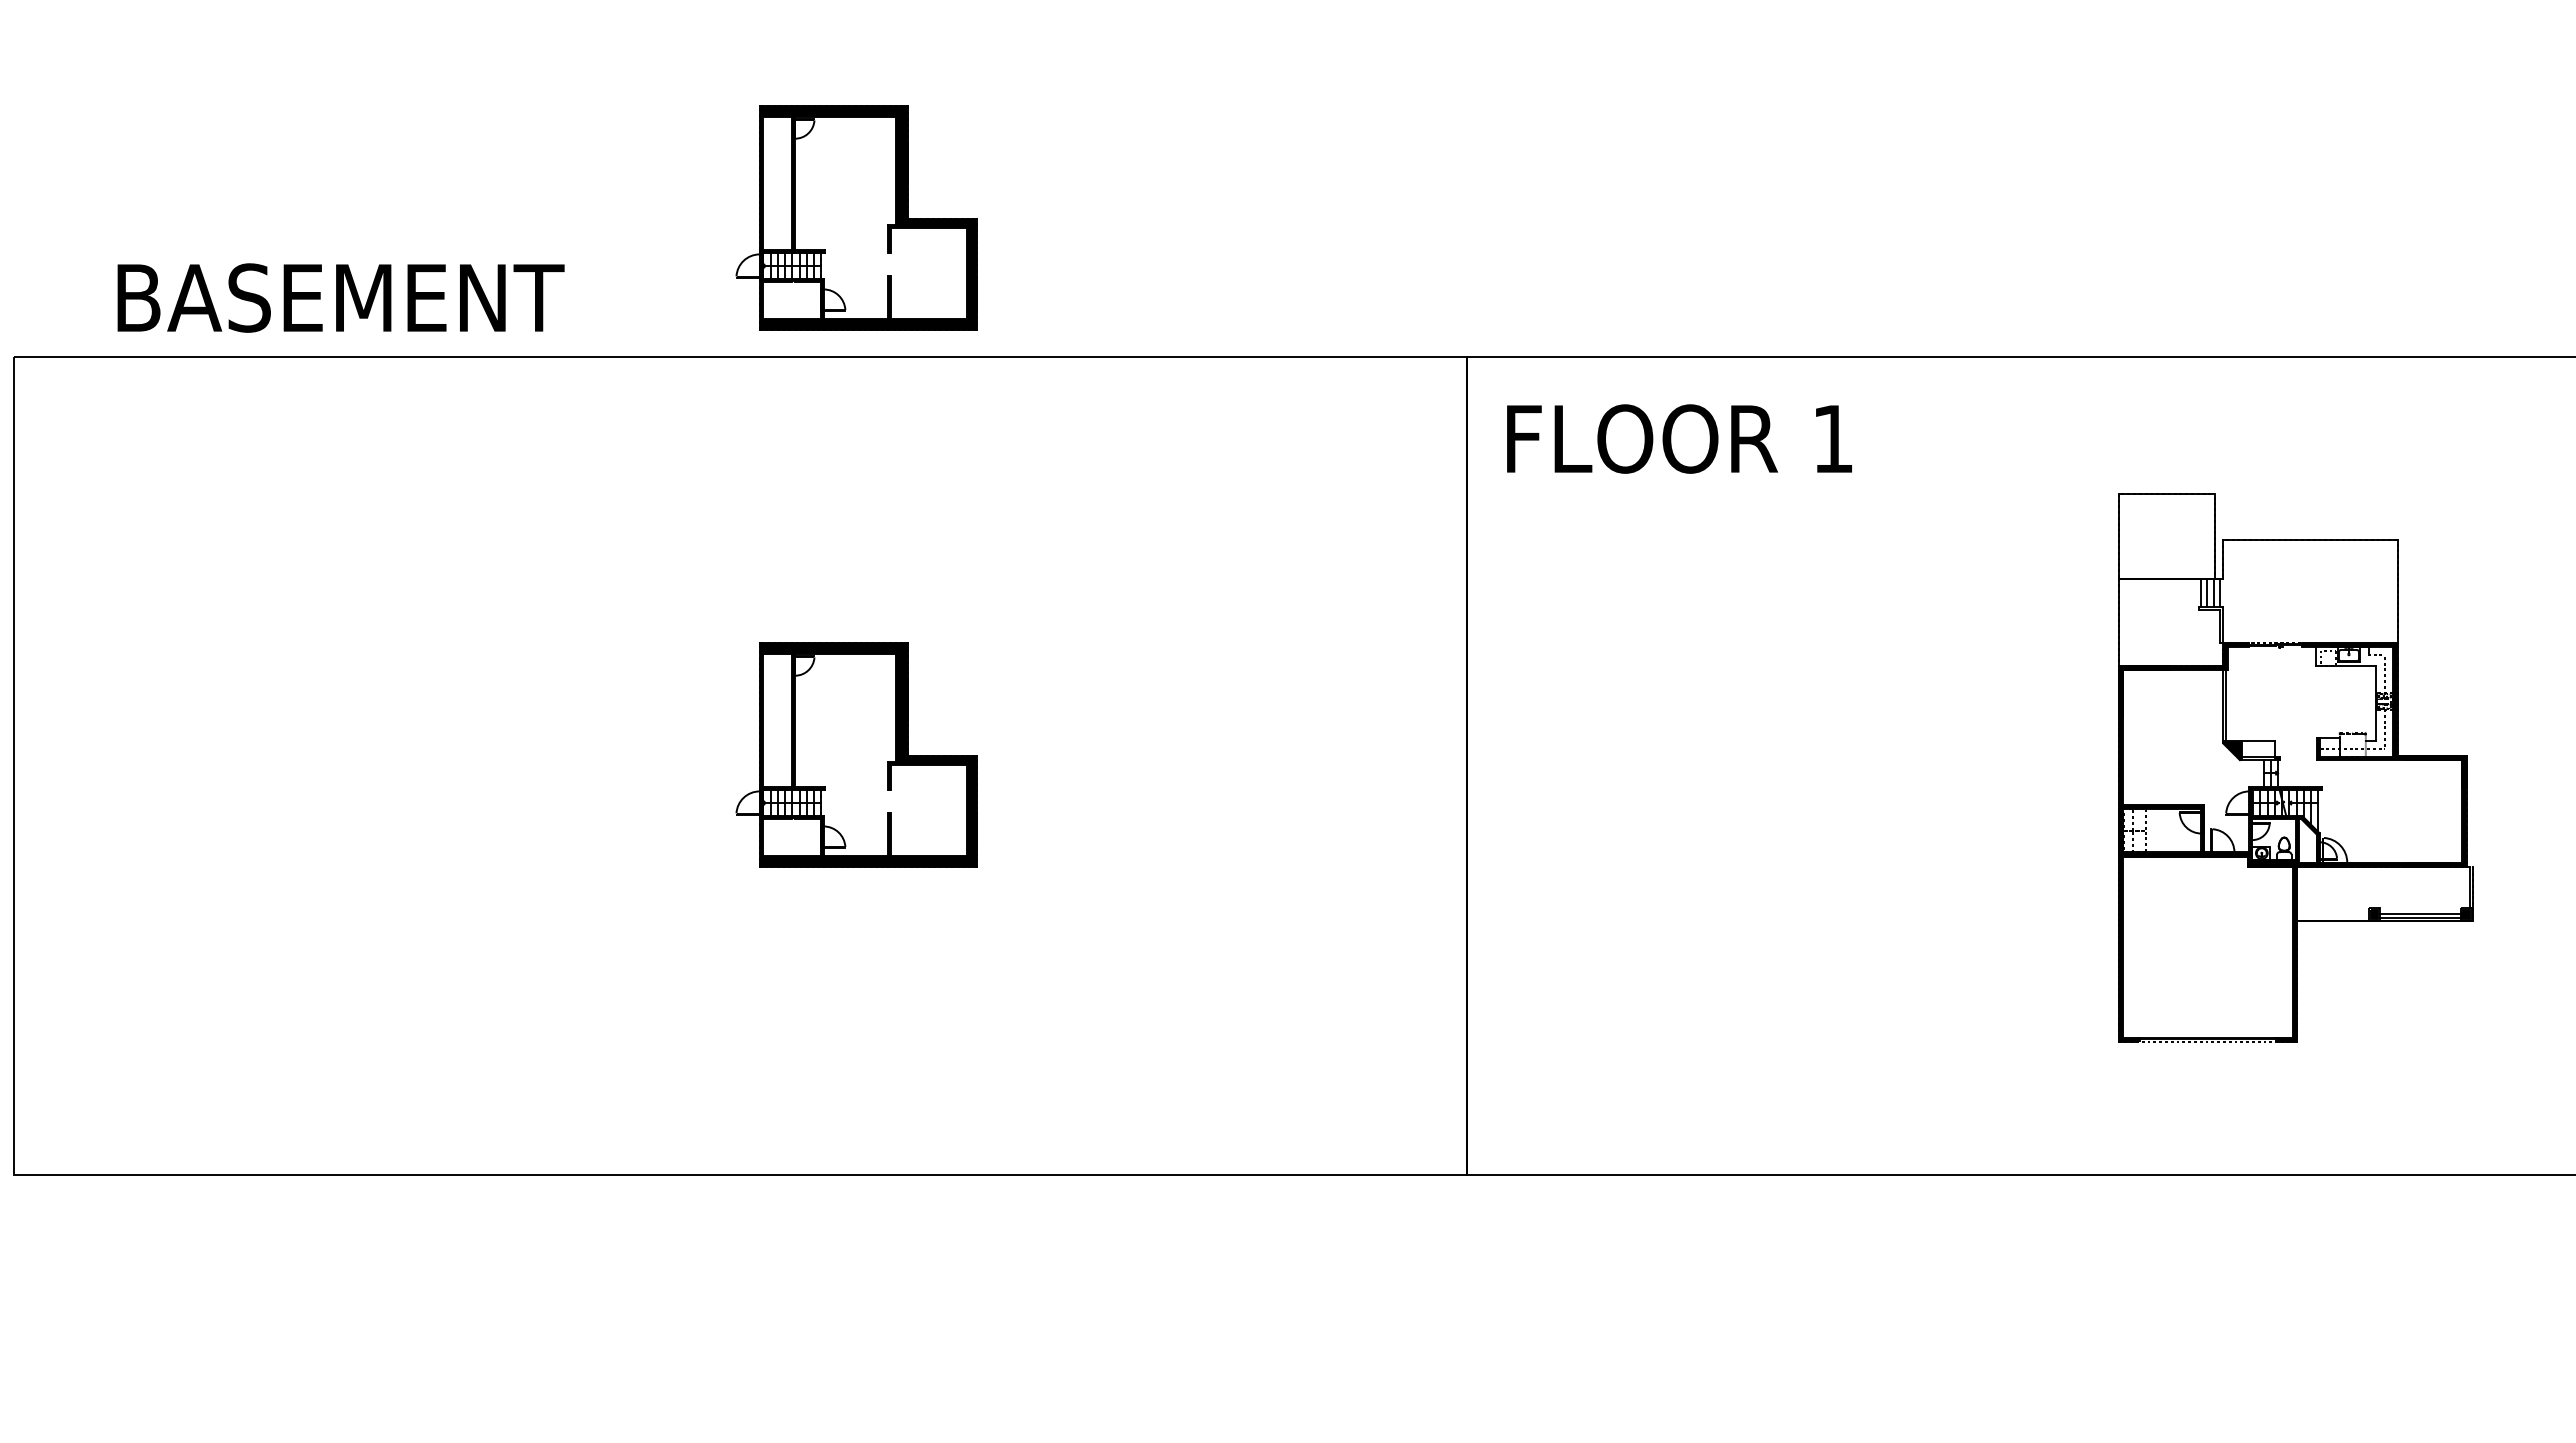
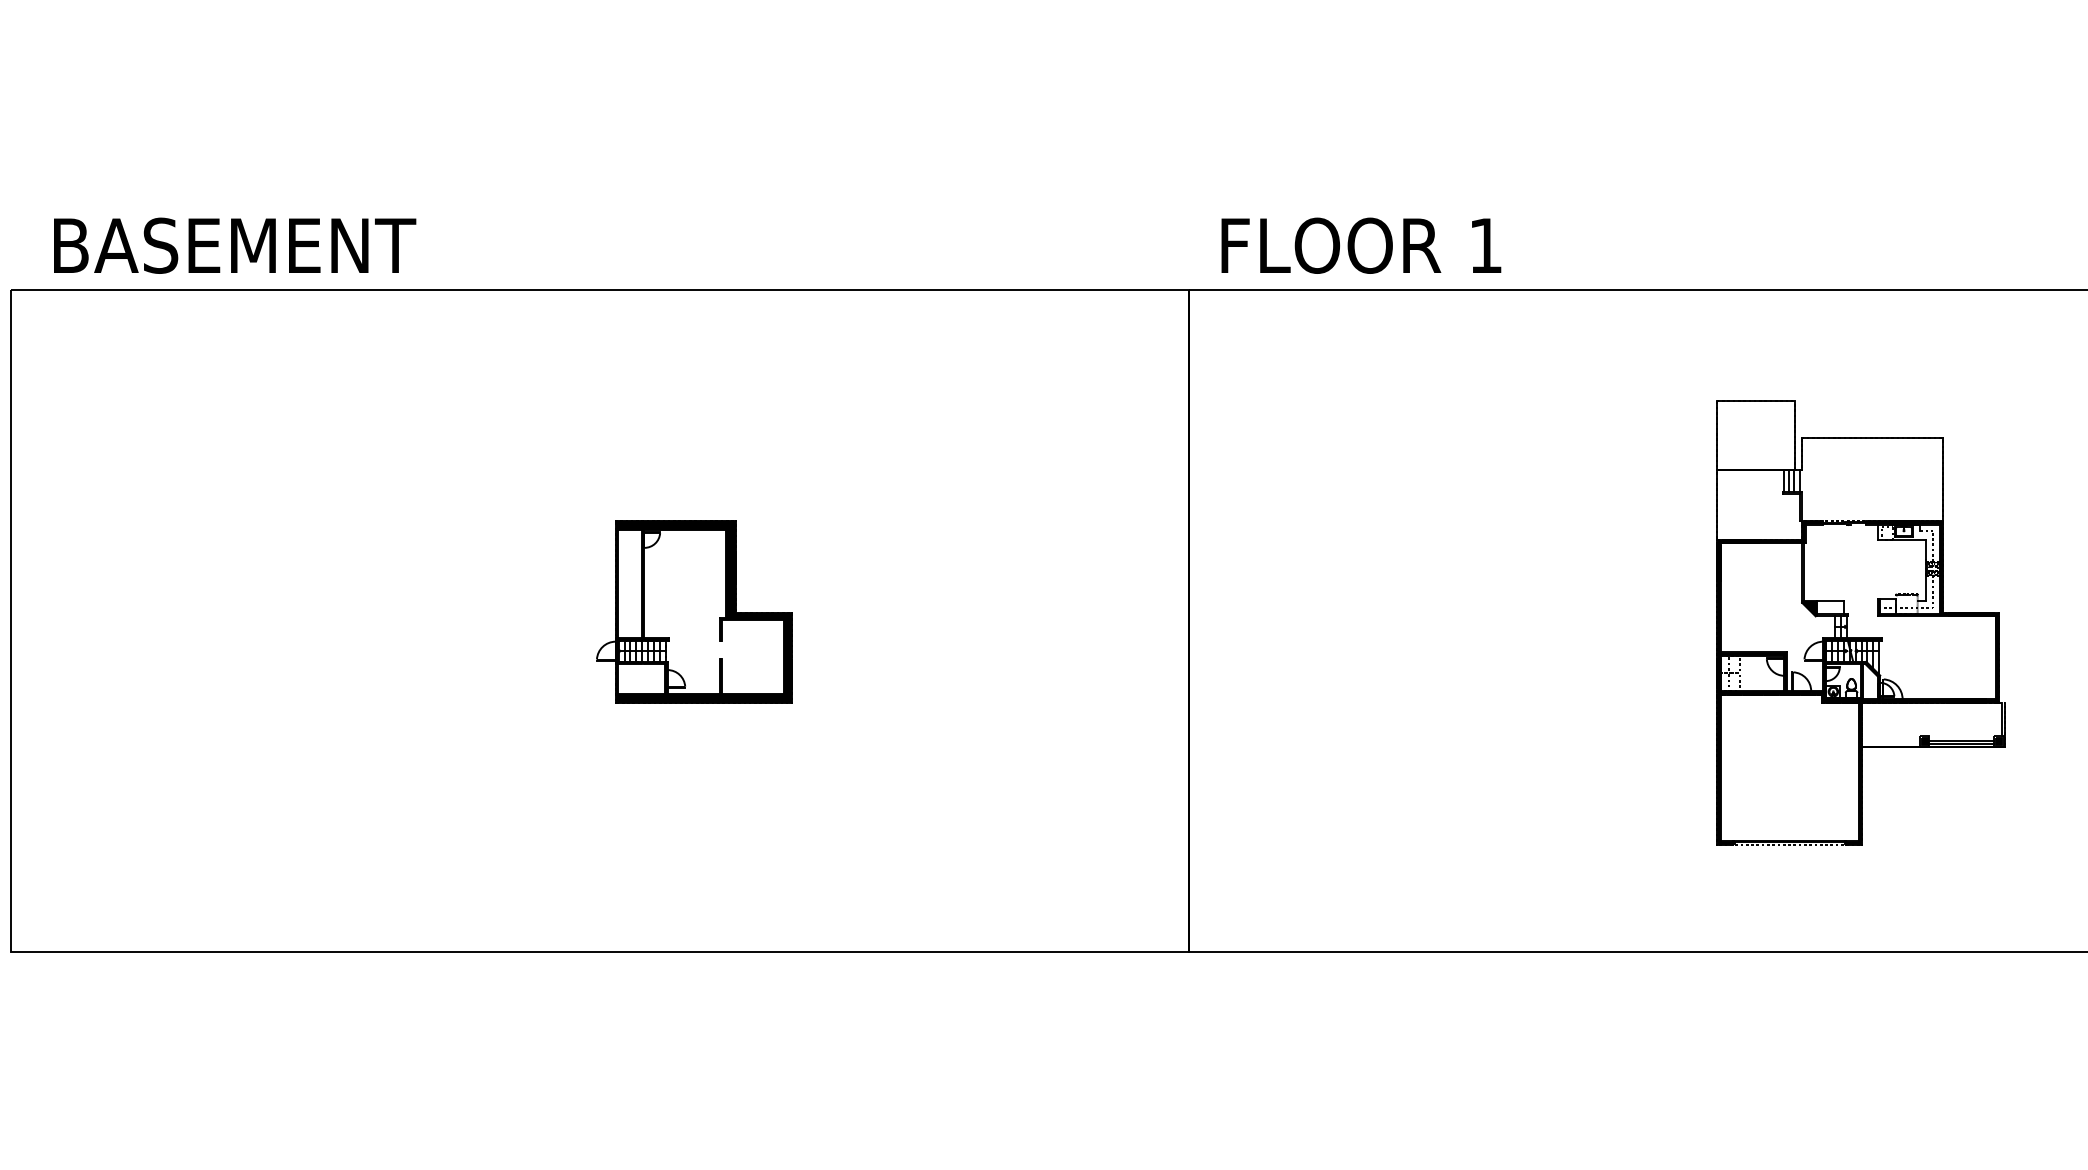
part: (856, 217) -> (694, 176), removed
text: (340, 297) -> (234, 245), moved
text: (1679, 438) -> (1361, 245), moved

